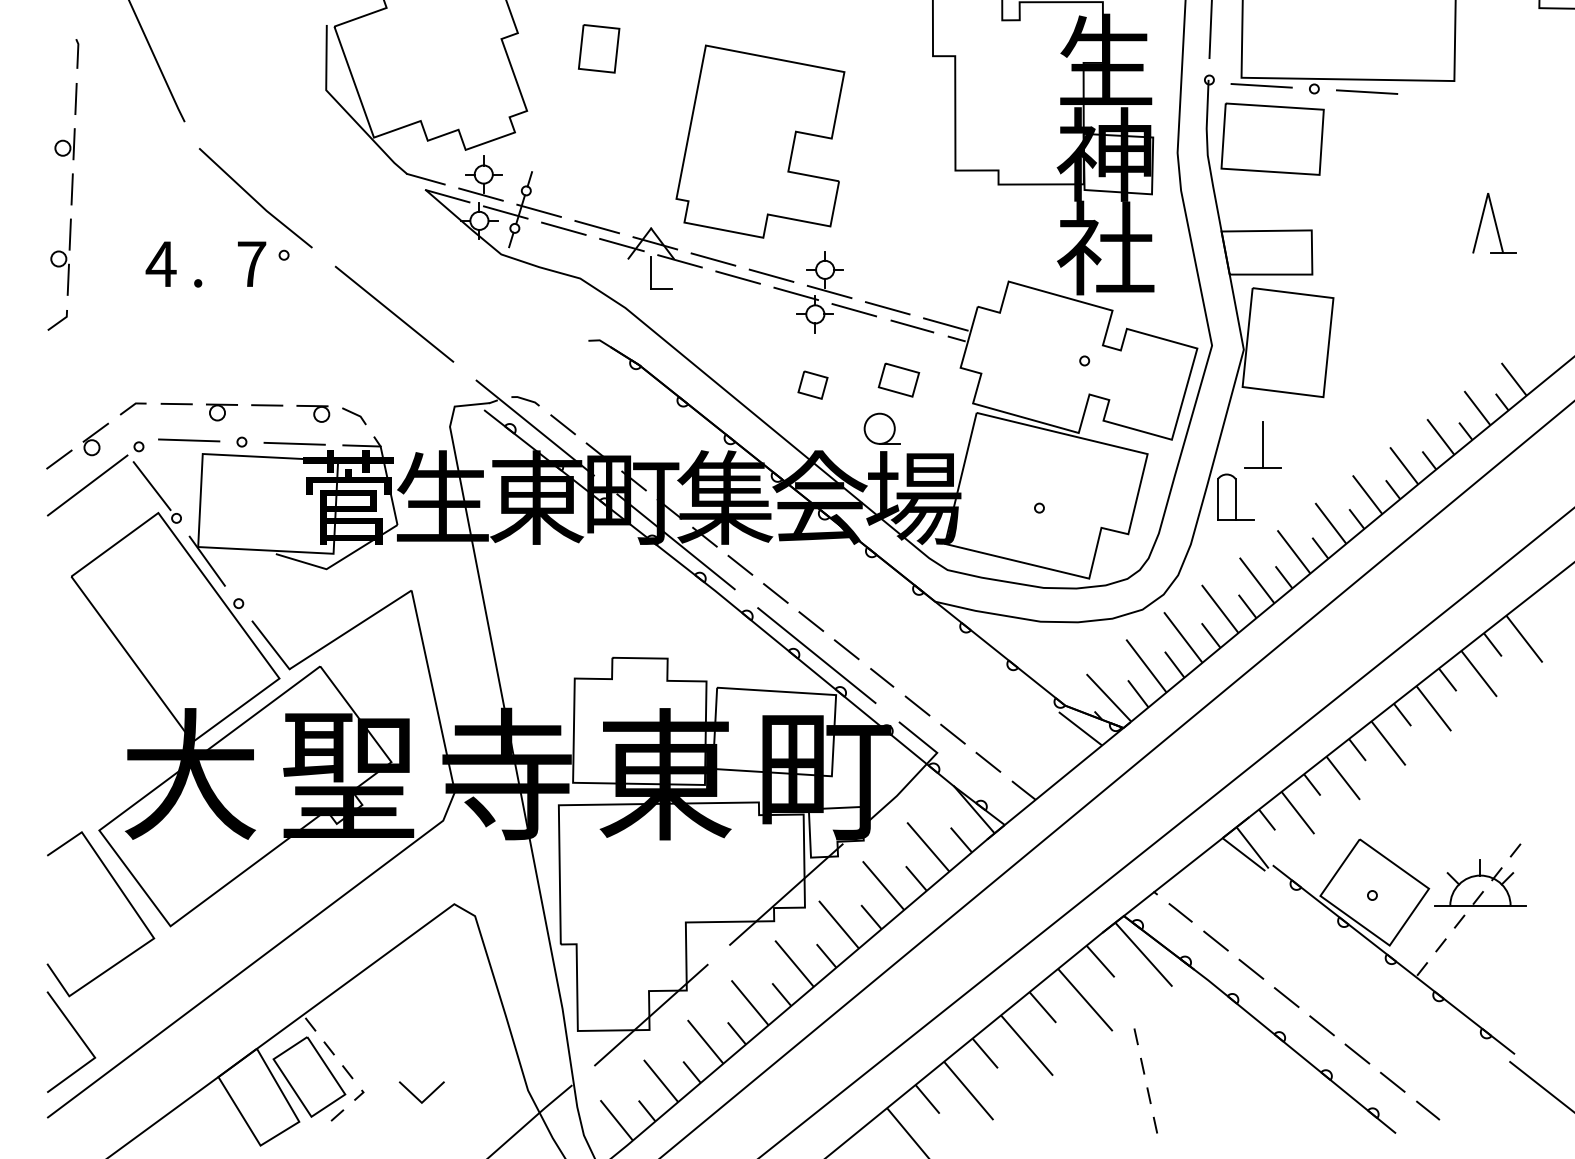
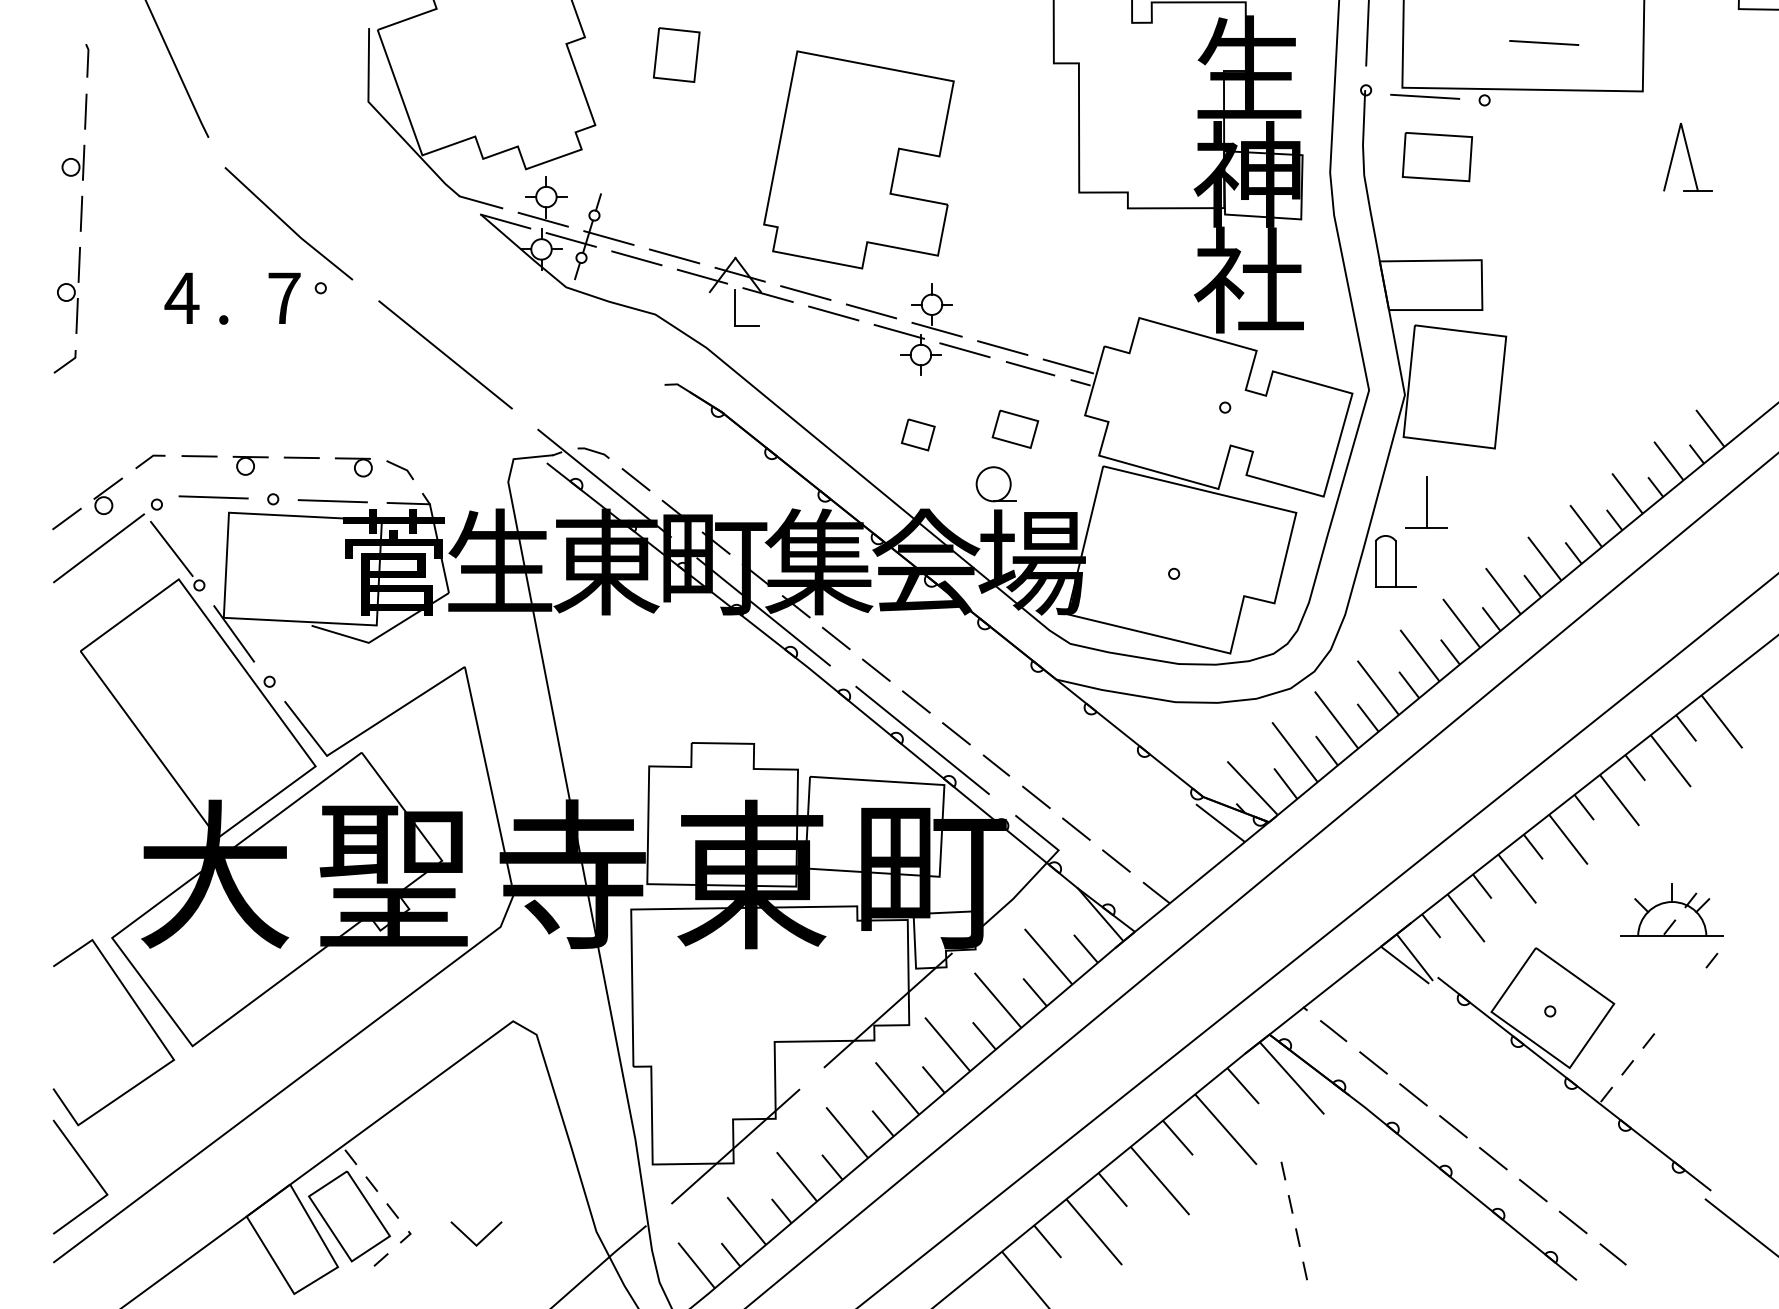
line: (1367, 91) -> (1544, 42), moved
part: (1272, 138) -> (1437, 156), size x0.6
part: (1494, 223) -> (1688, 157), moved
part: (1480, 882) -> (1672, 909), moved

